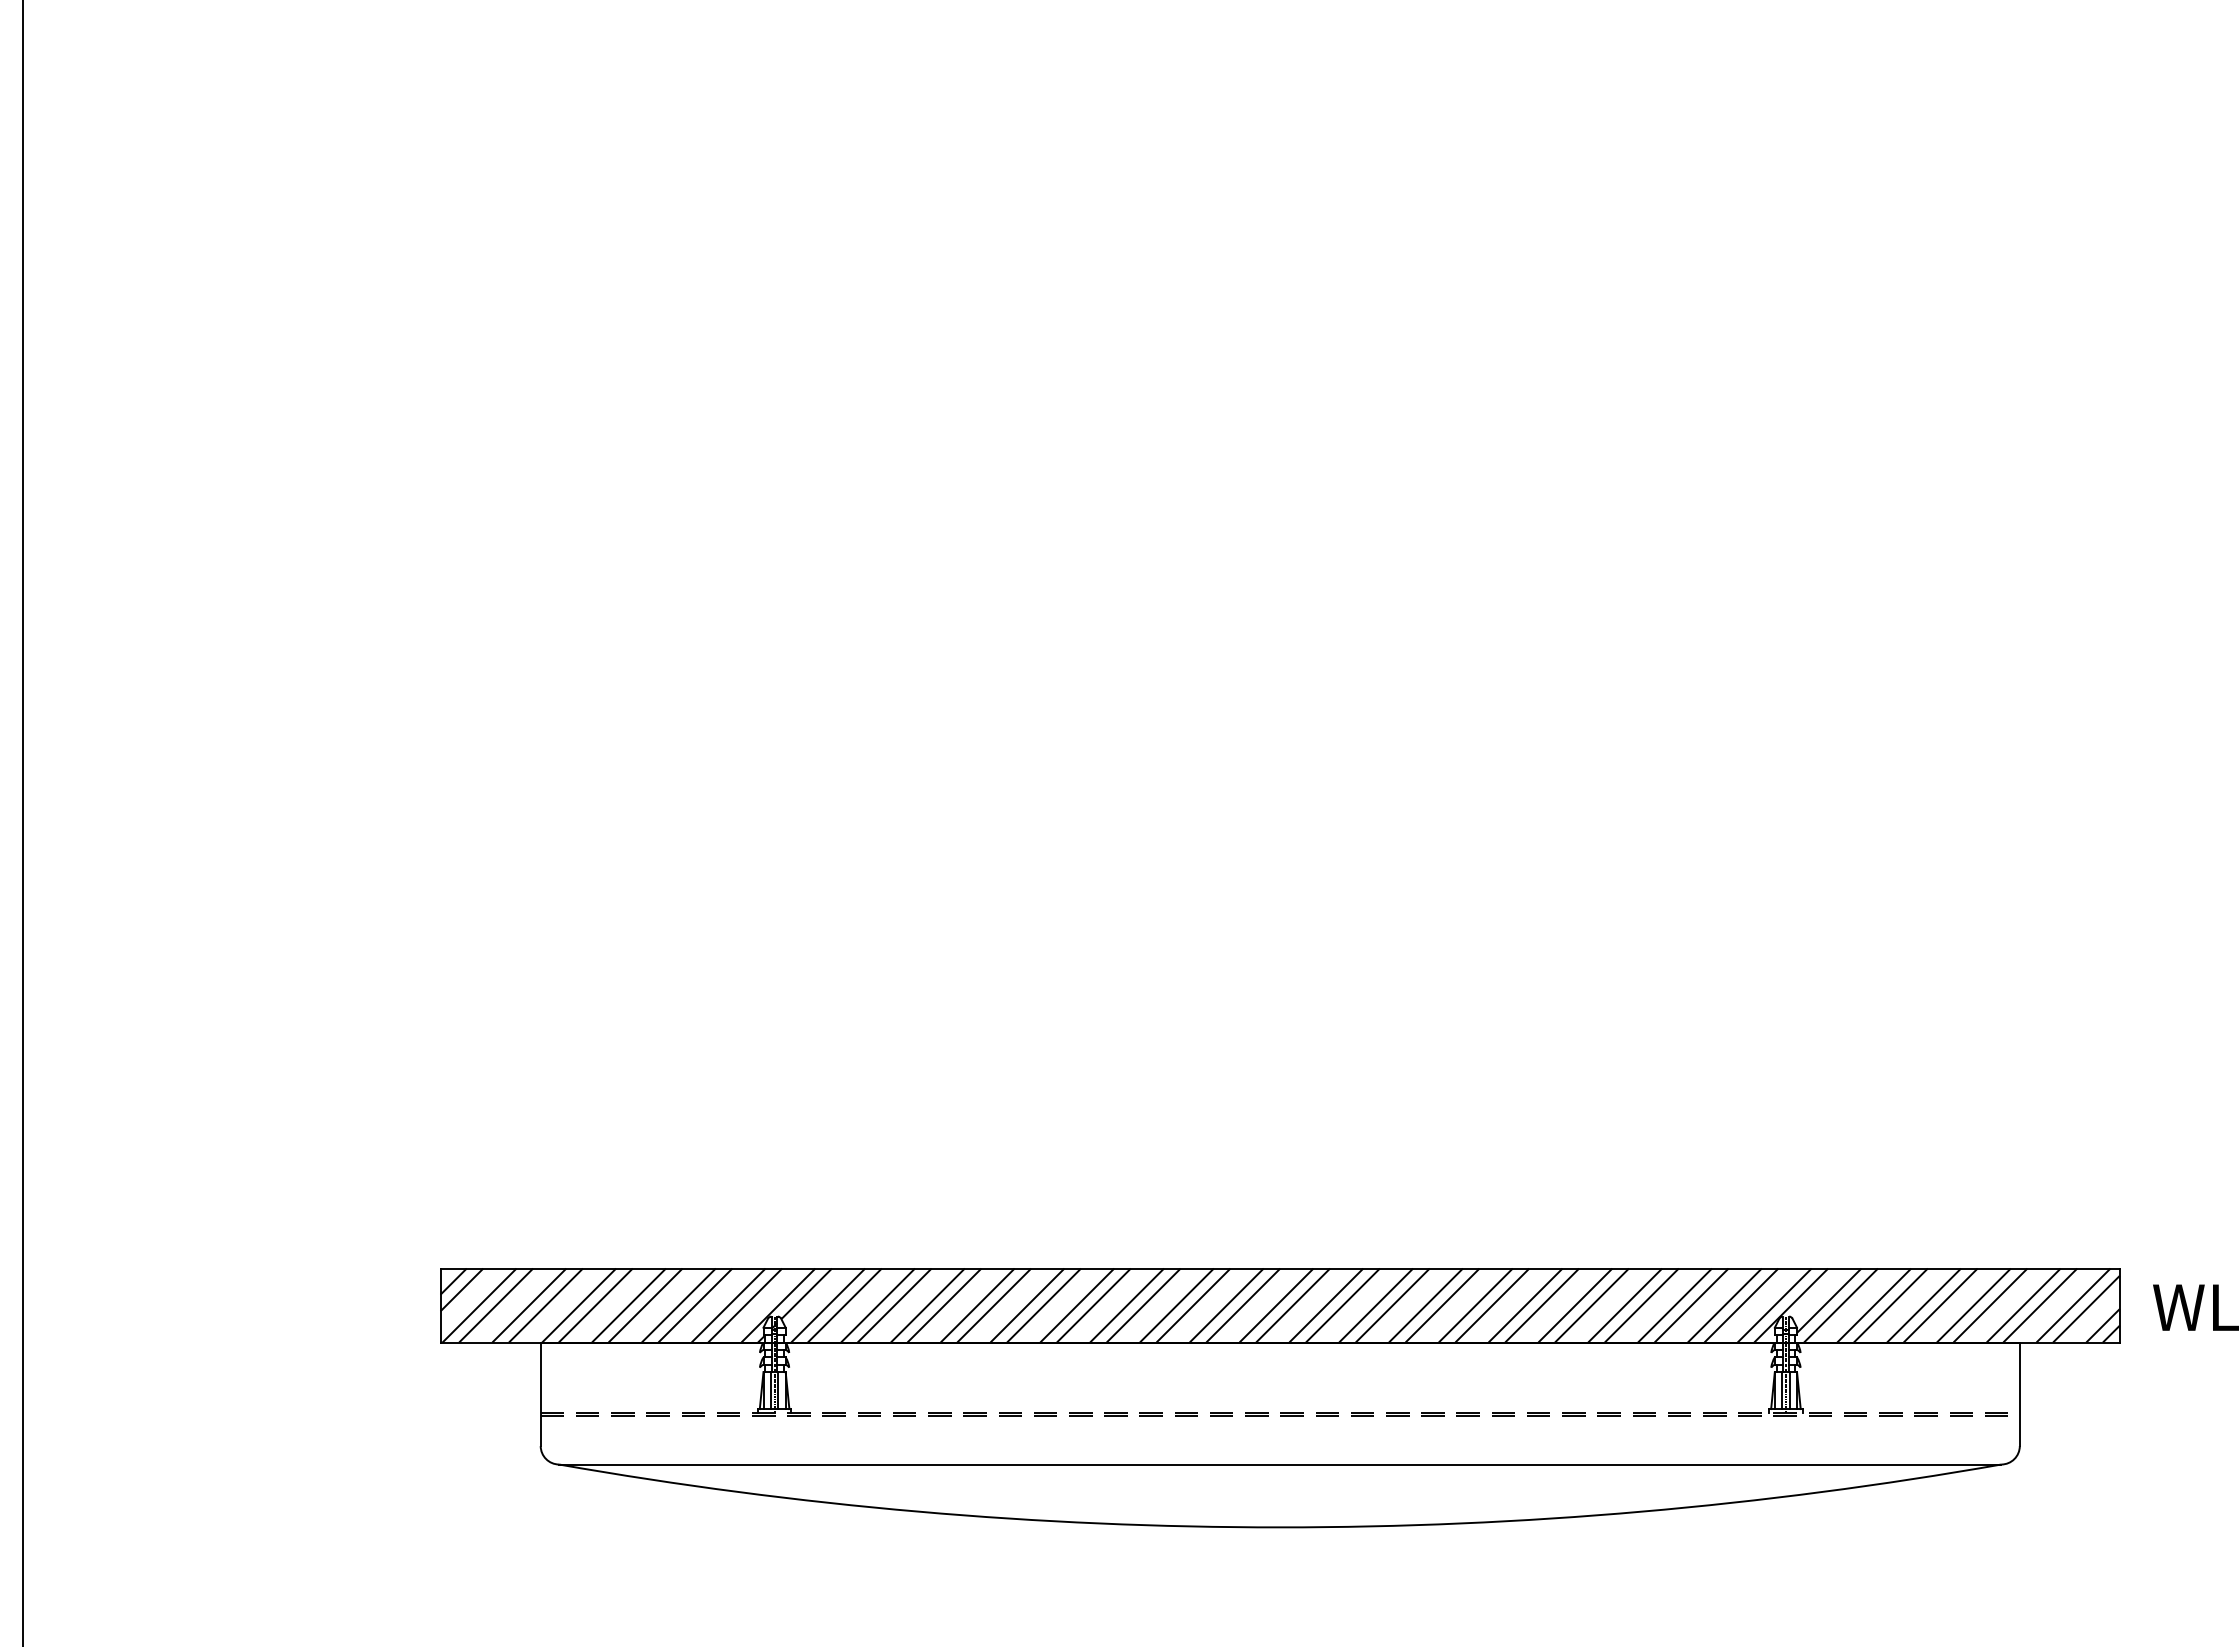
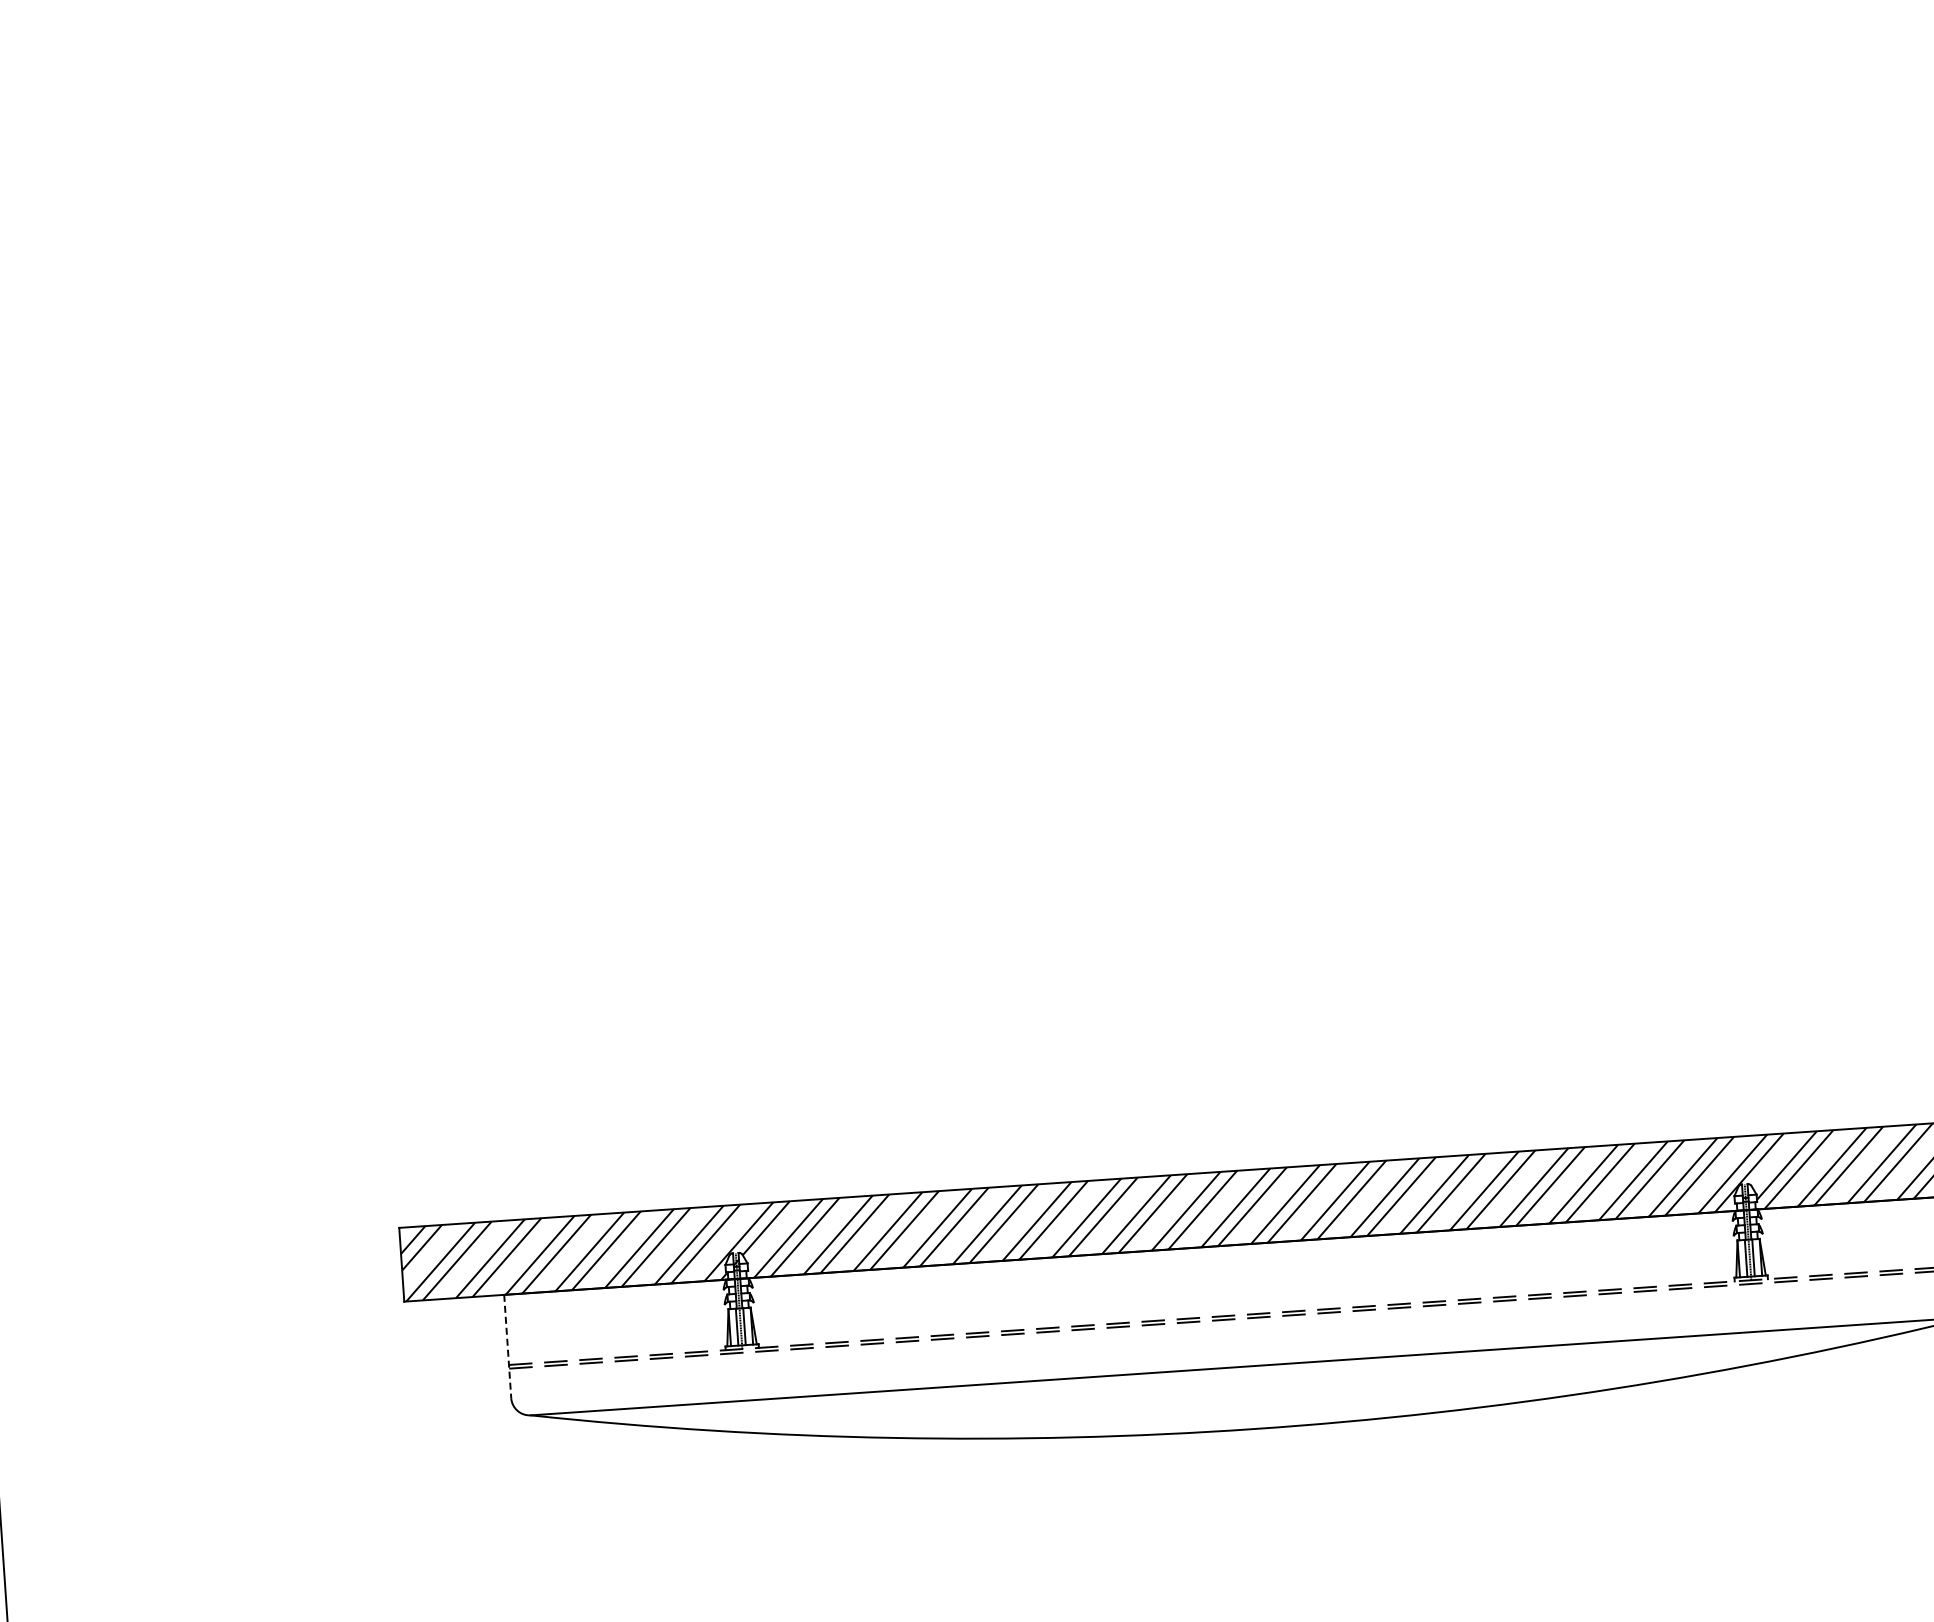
line: (540, 1394) -> (507, 1346), solid -> dashed

